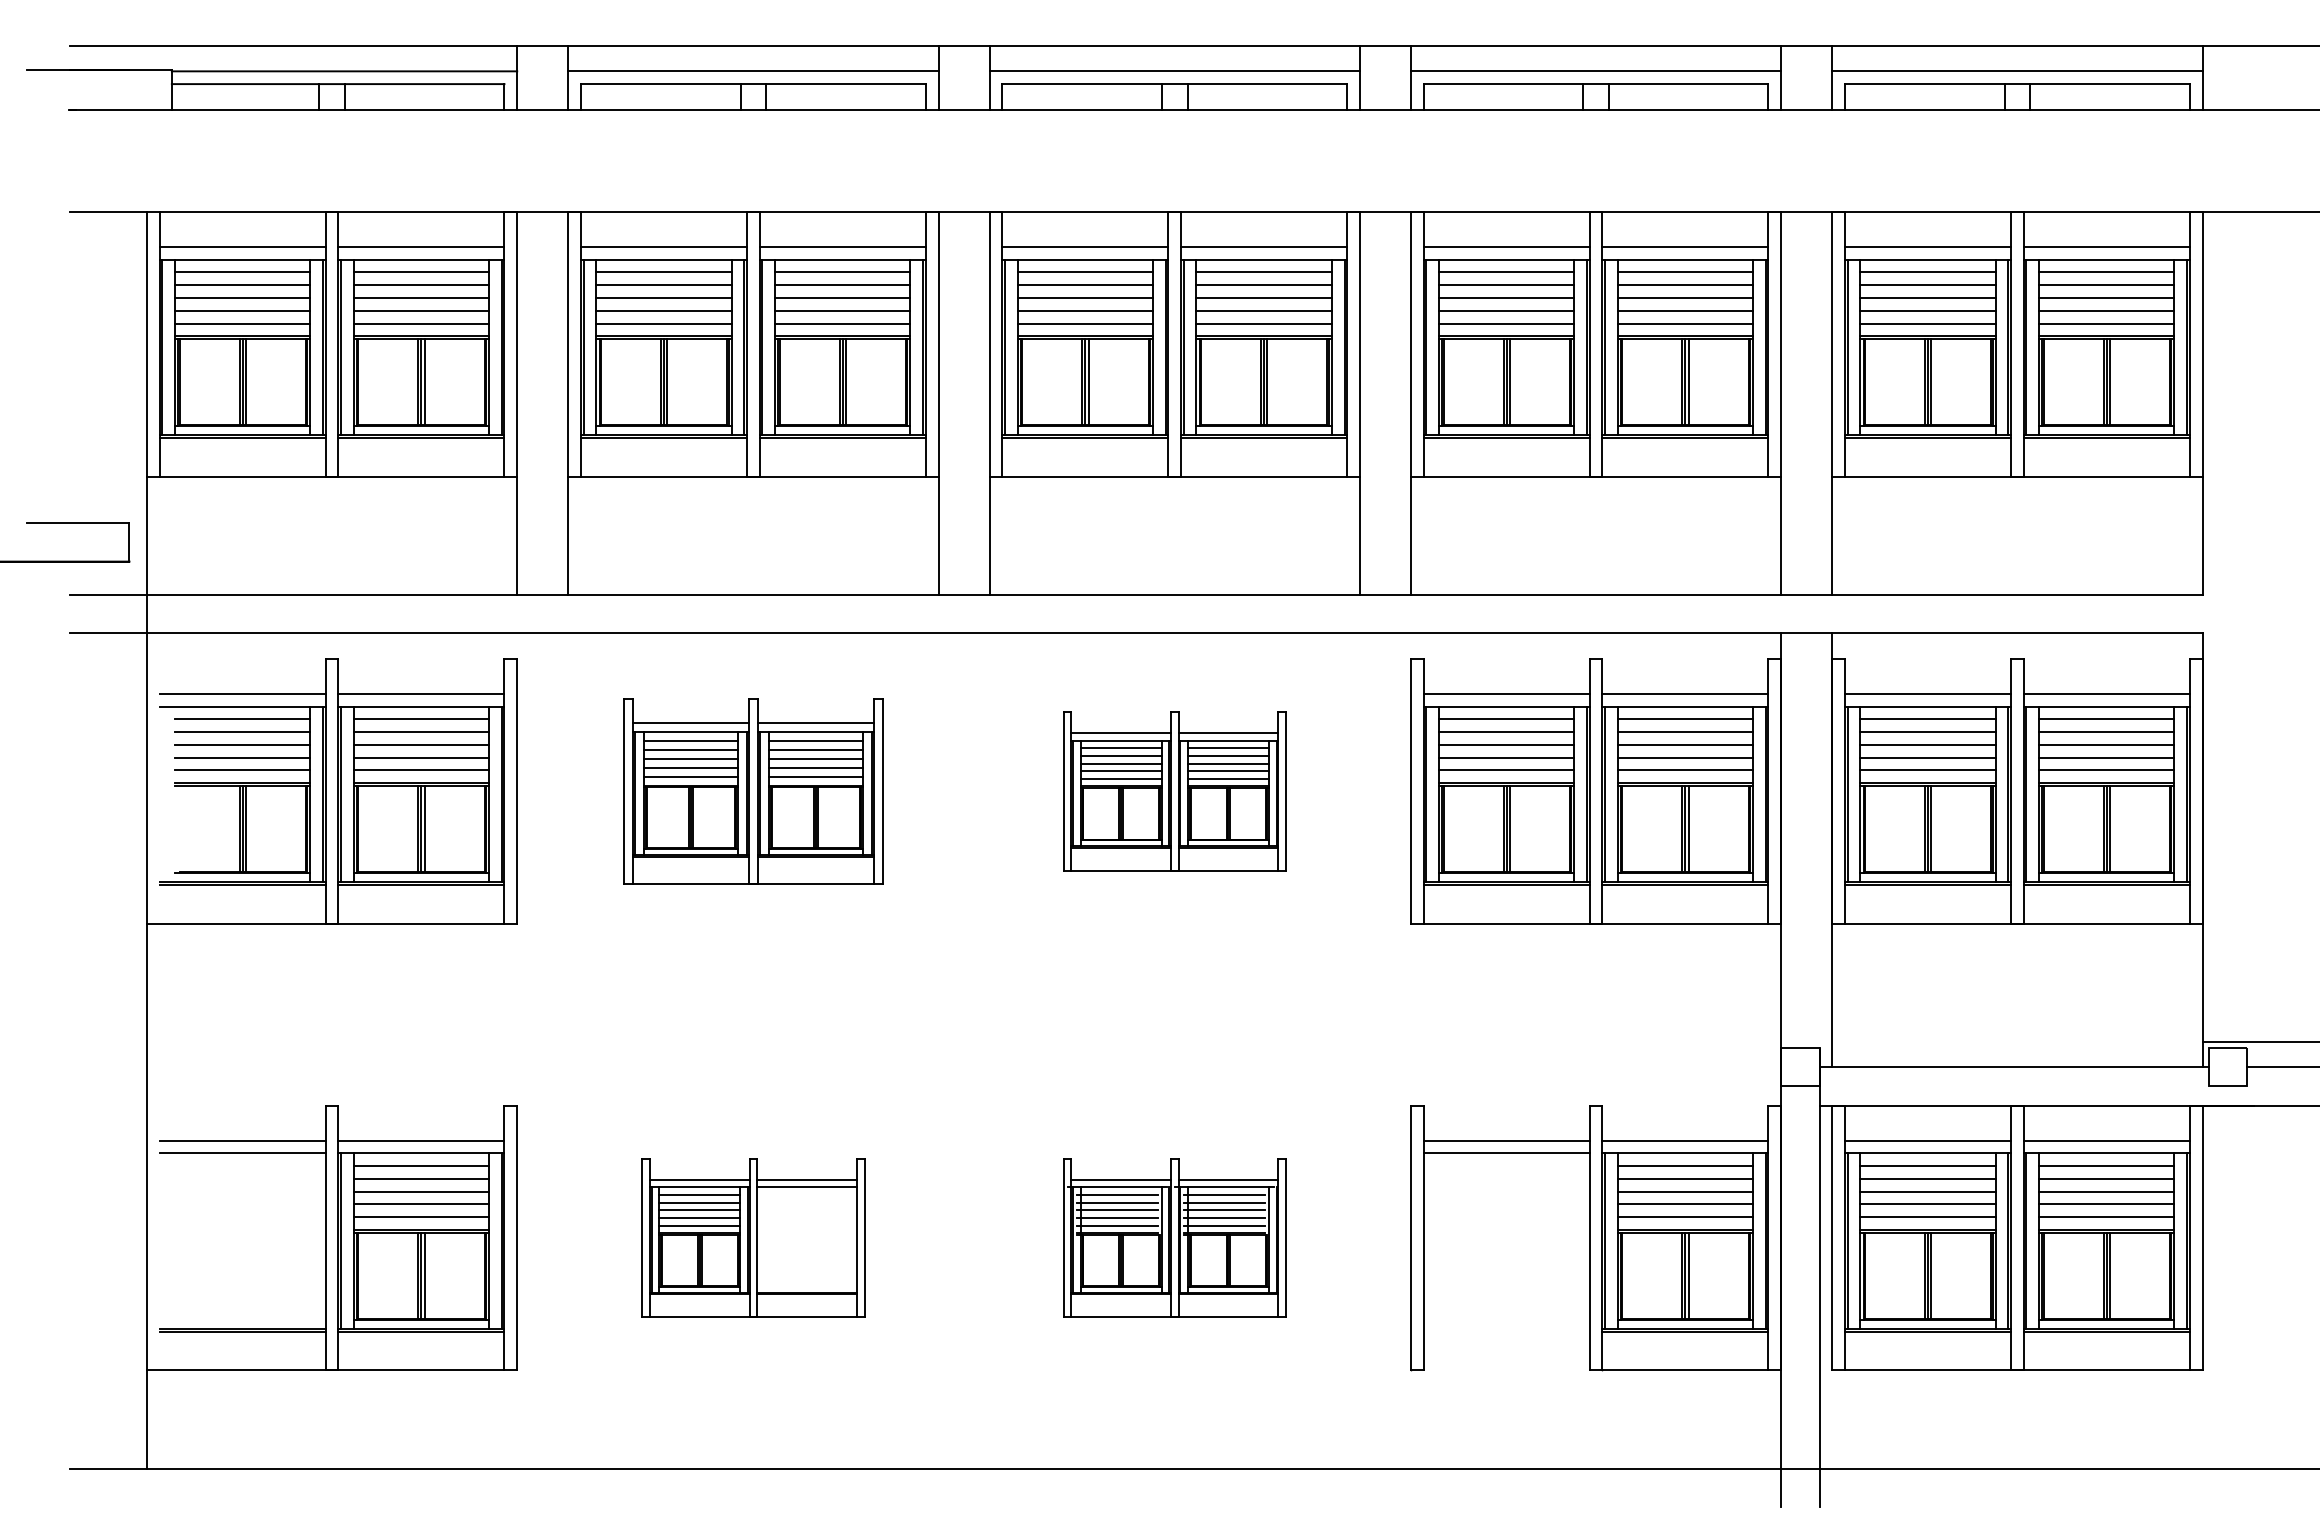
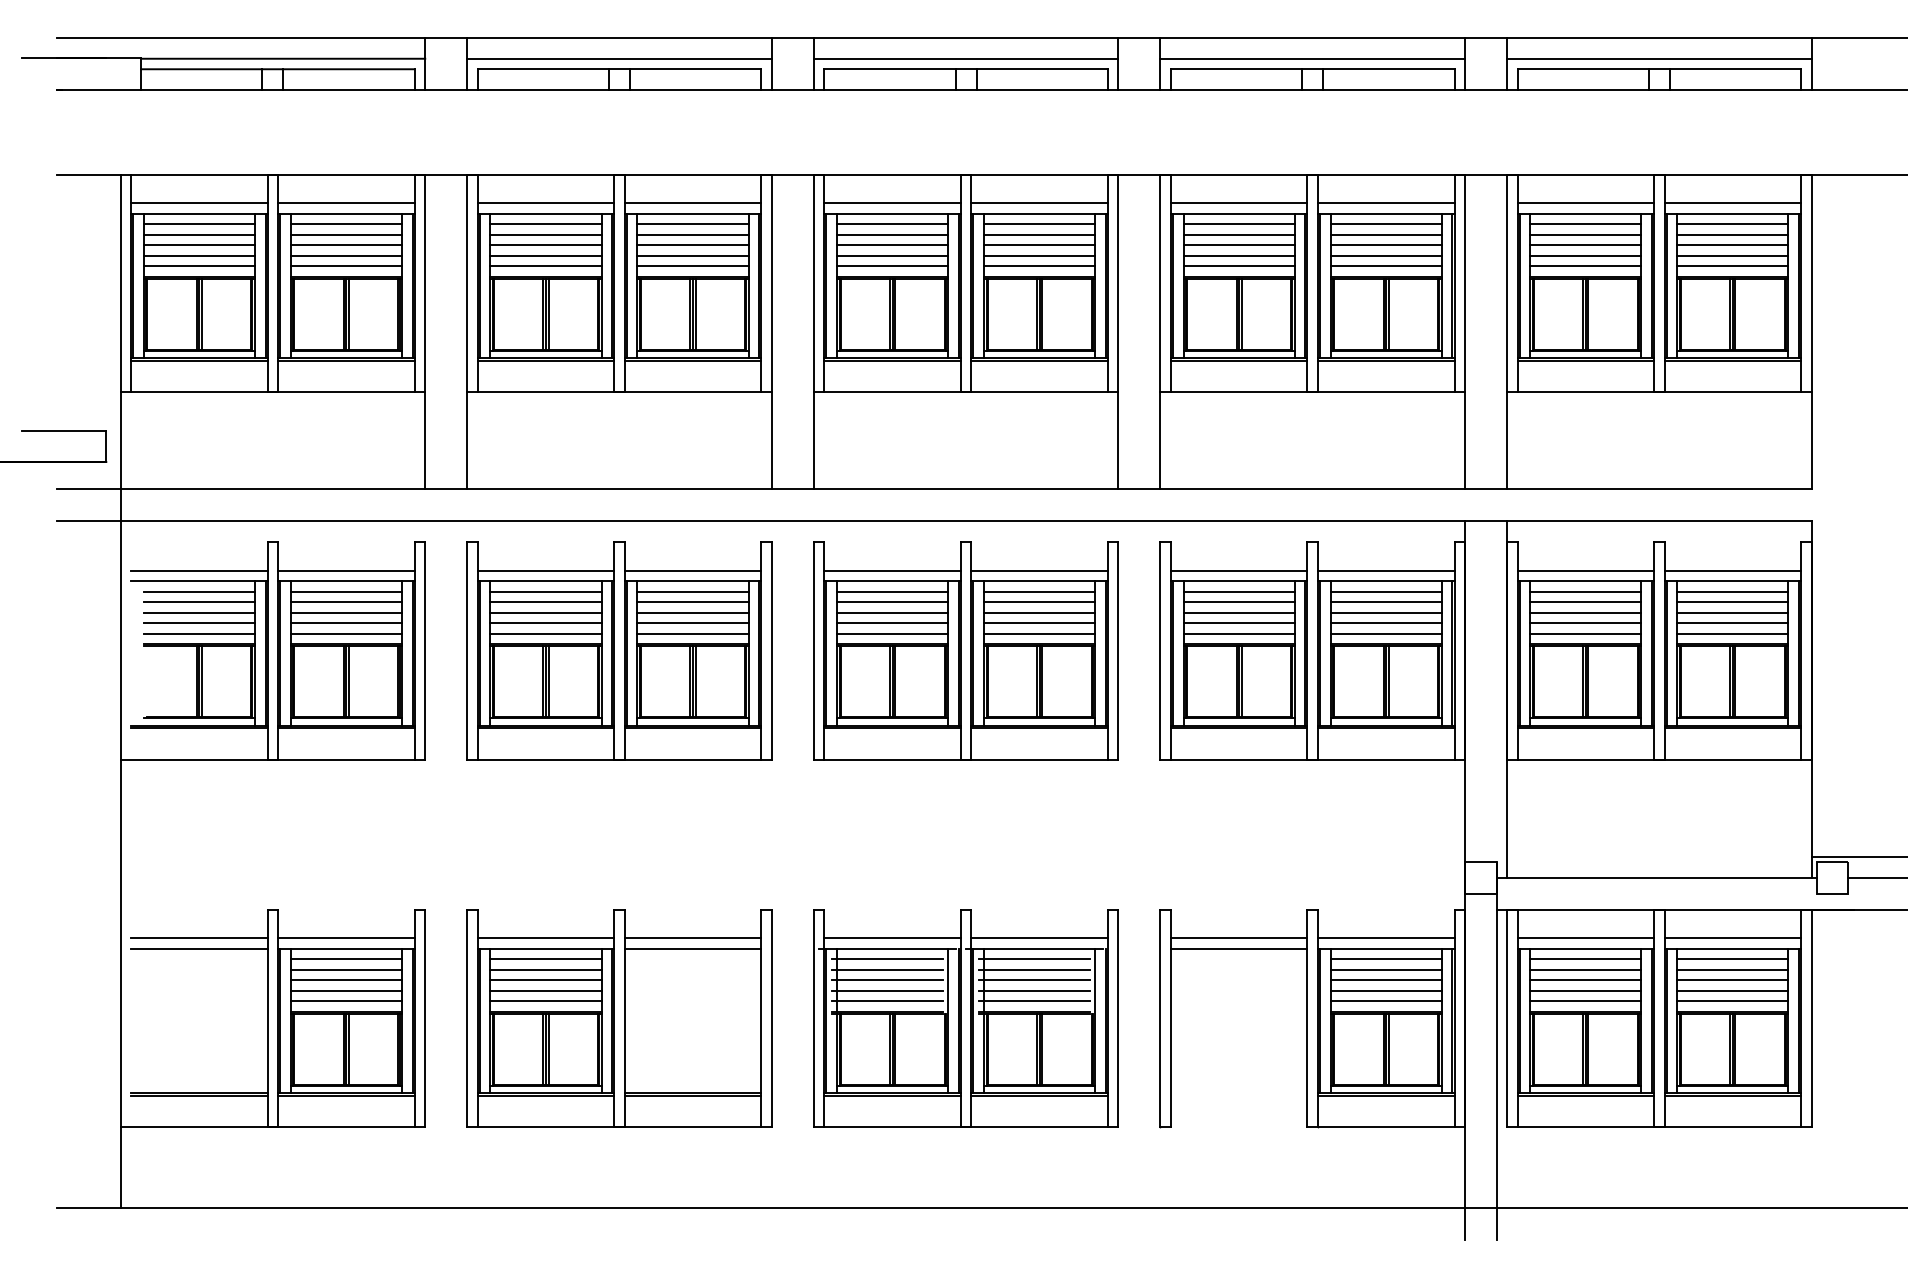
part: (753, 791) -> (619, 651), size x1.43
part: (1174, 791) -> (965, 651), size x1.67
part: (753, 1237) -> (619, 1018), size x1.67
part: (1174, 1237) -> (965, 1018), size x1.67

